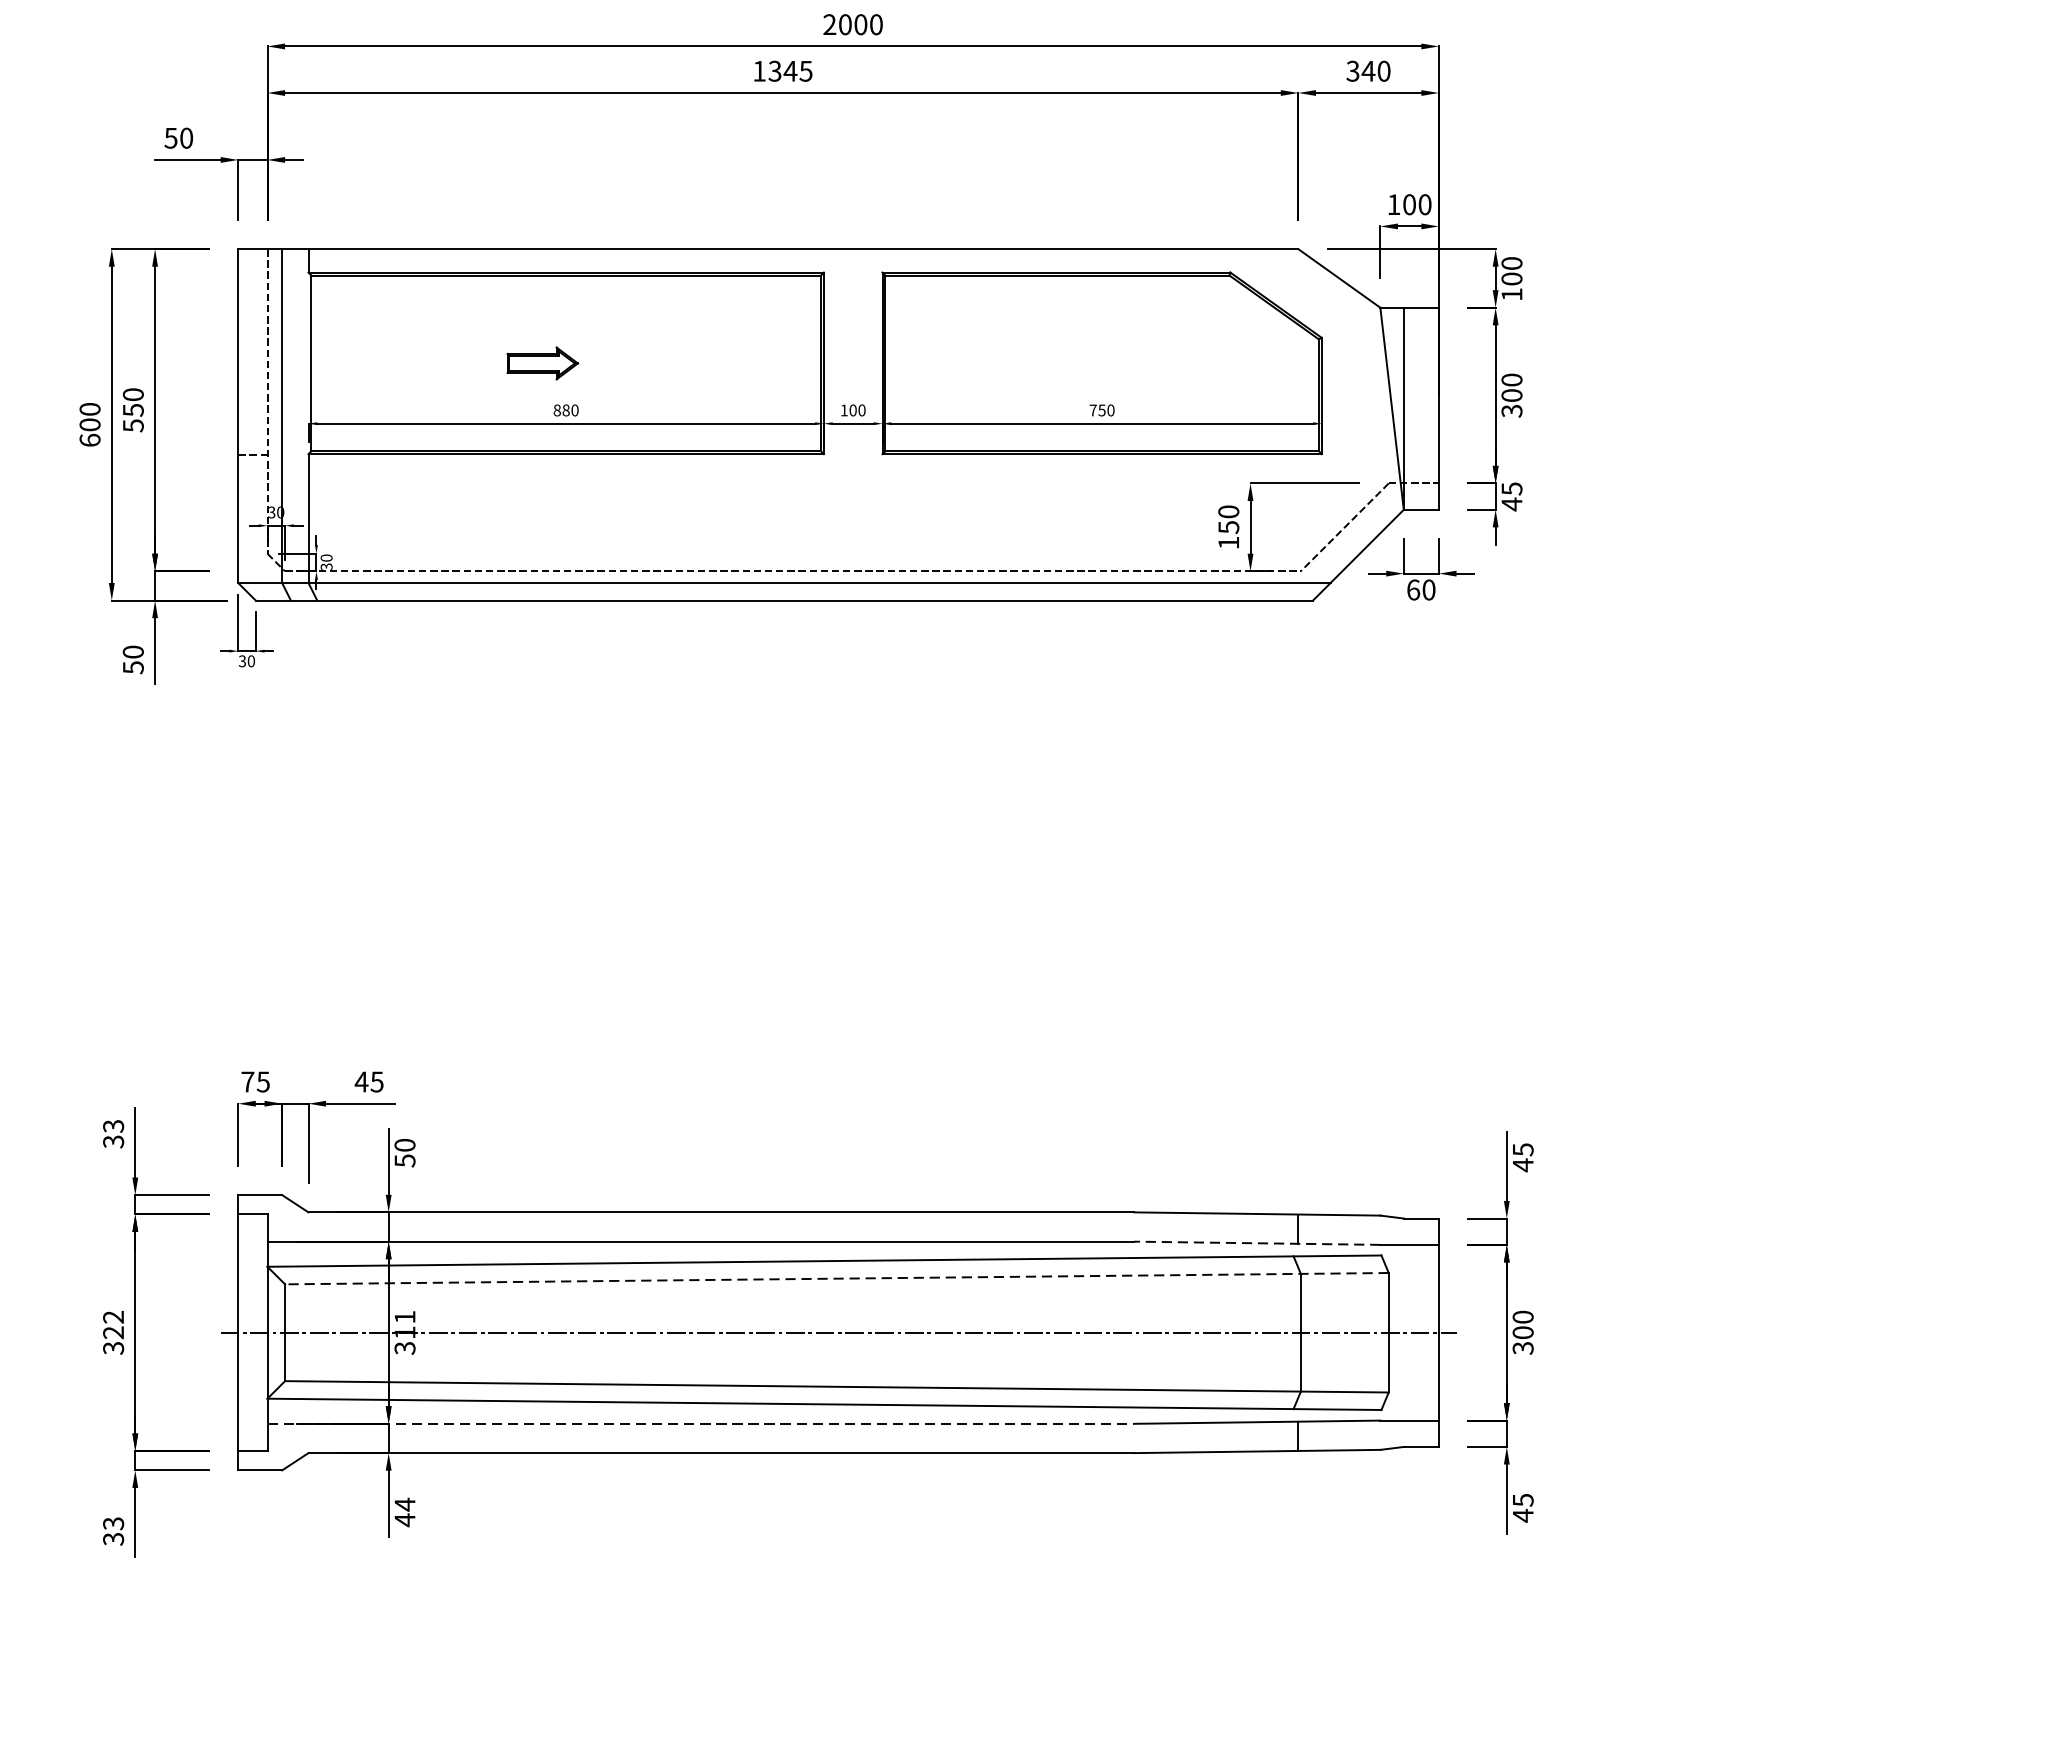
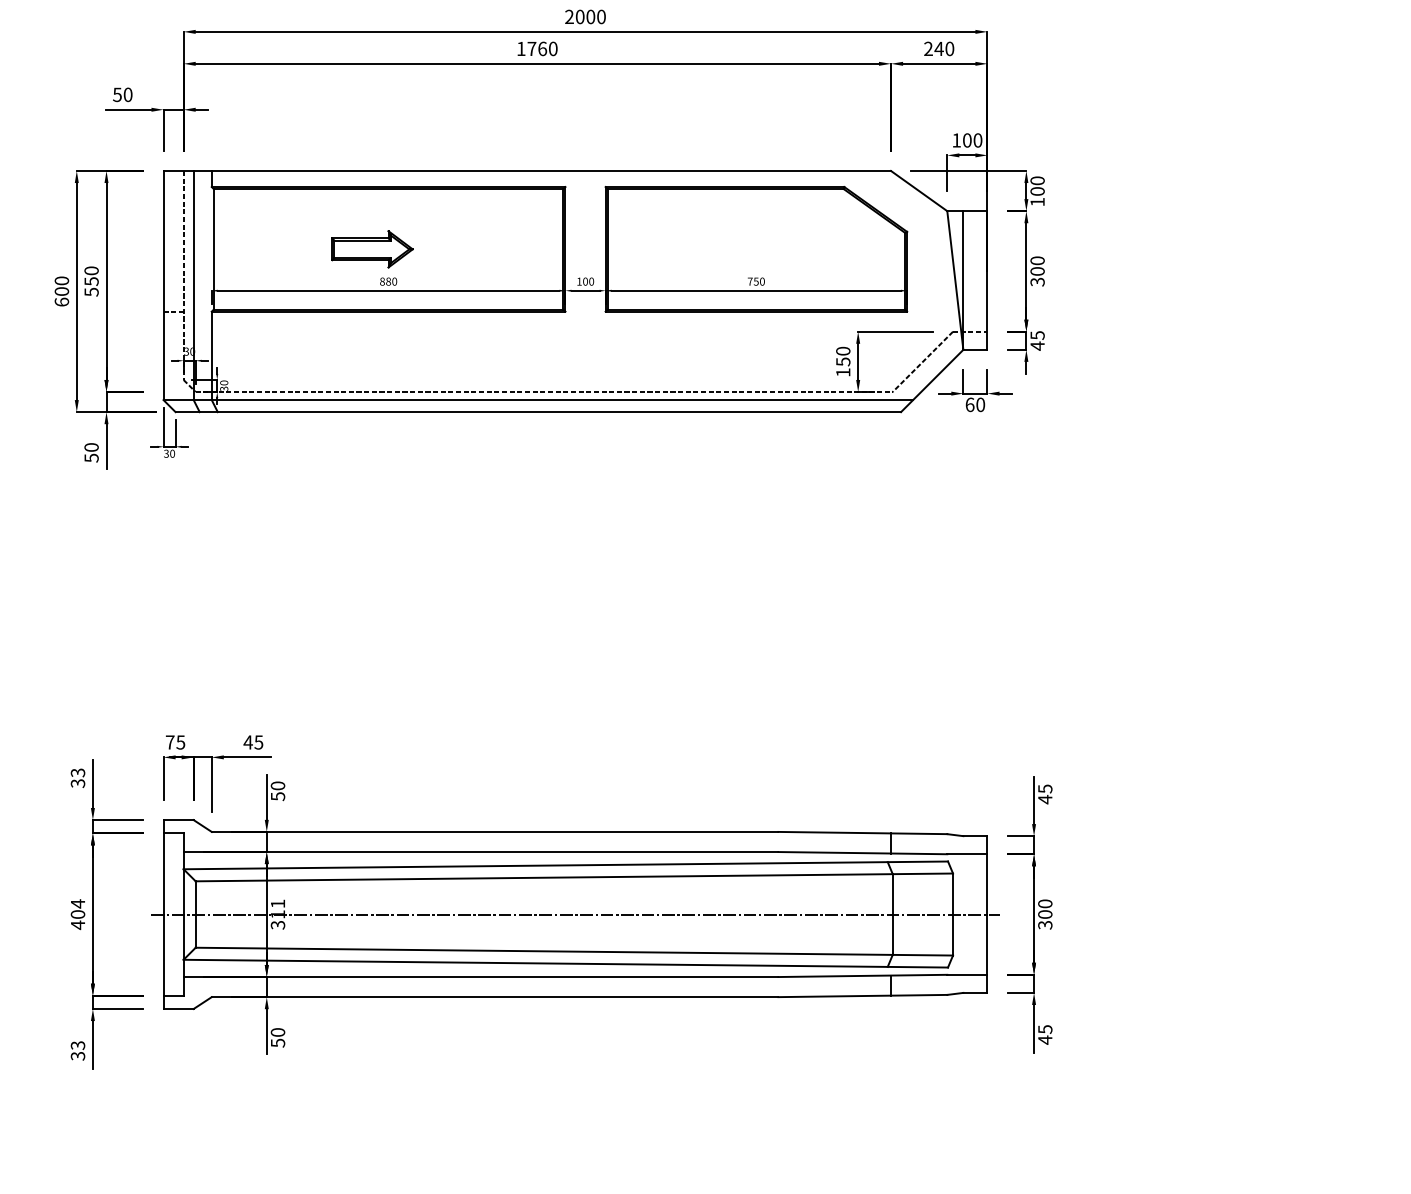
text: (790, 70) -> (542, 48), 1345 -> 1760
text: (1352, 72) -> (928, 49), 340 -> 240
part: (542, 363) -> (372, 249), size x1.67
line: (1256, 1243) -> (862, 853), dashed -> solid
line: (837, 1278) -> (574, 877), dashed -> solid
text: (112, 1332) -> (77, 914), 322 -> 404
line: (701, 1424) -> (481, 977), dashed -> solid
text: (404, 1511) -> (277, 1037), 44 -> 50

